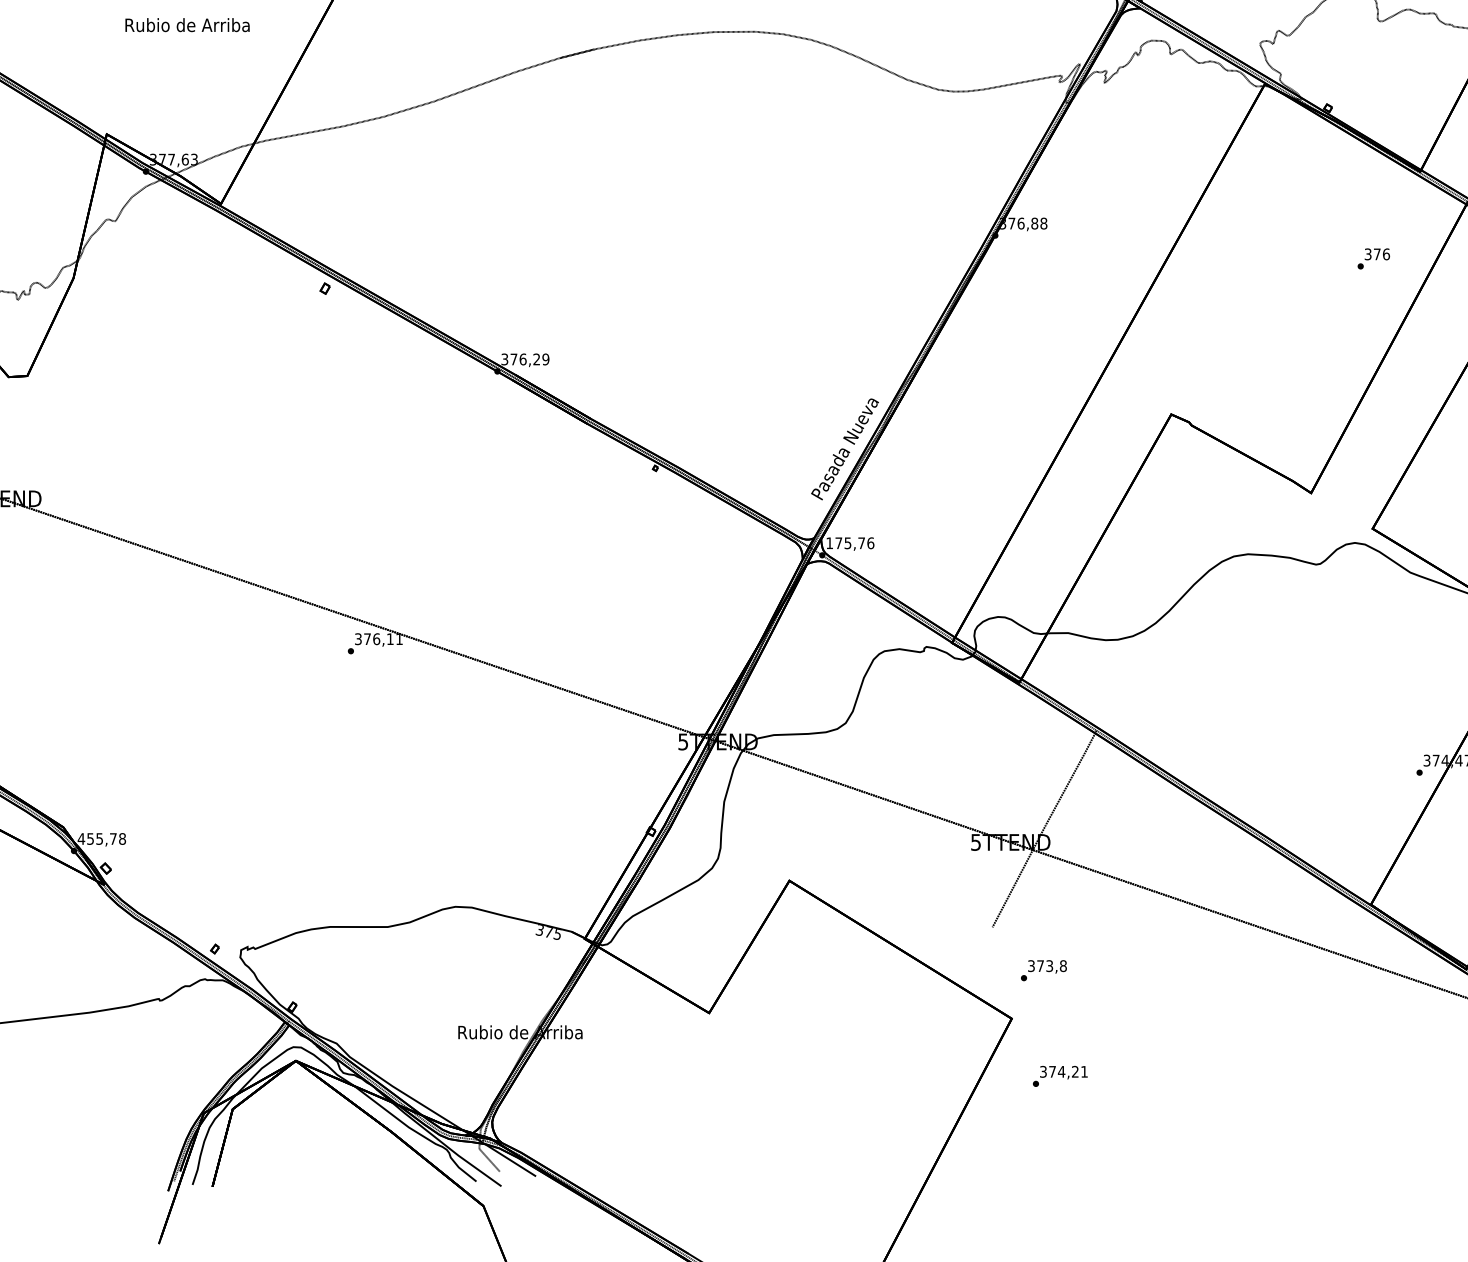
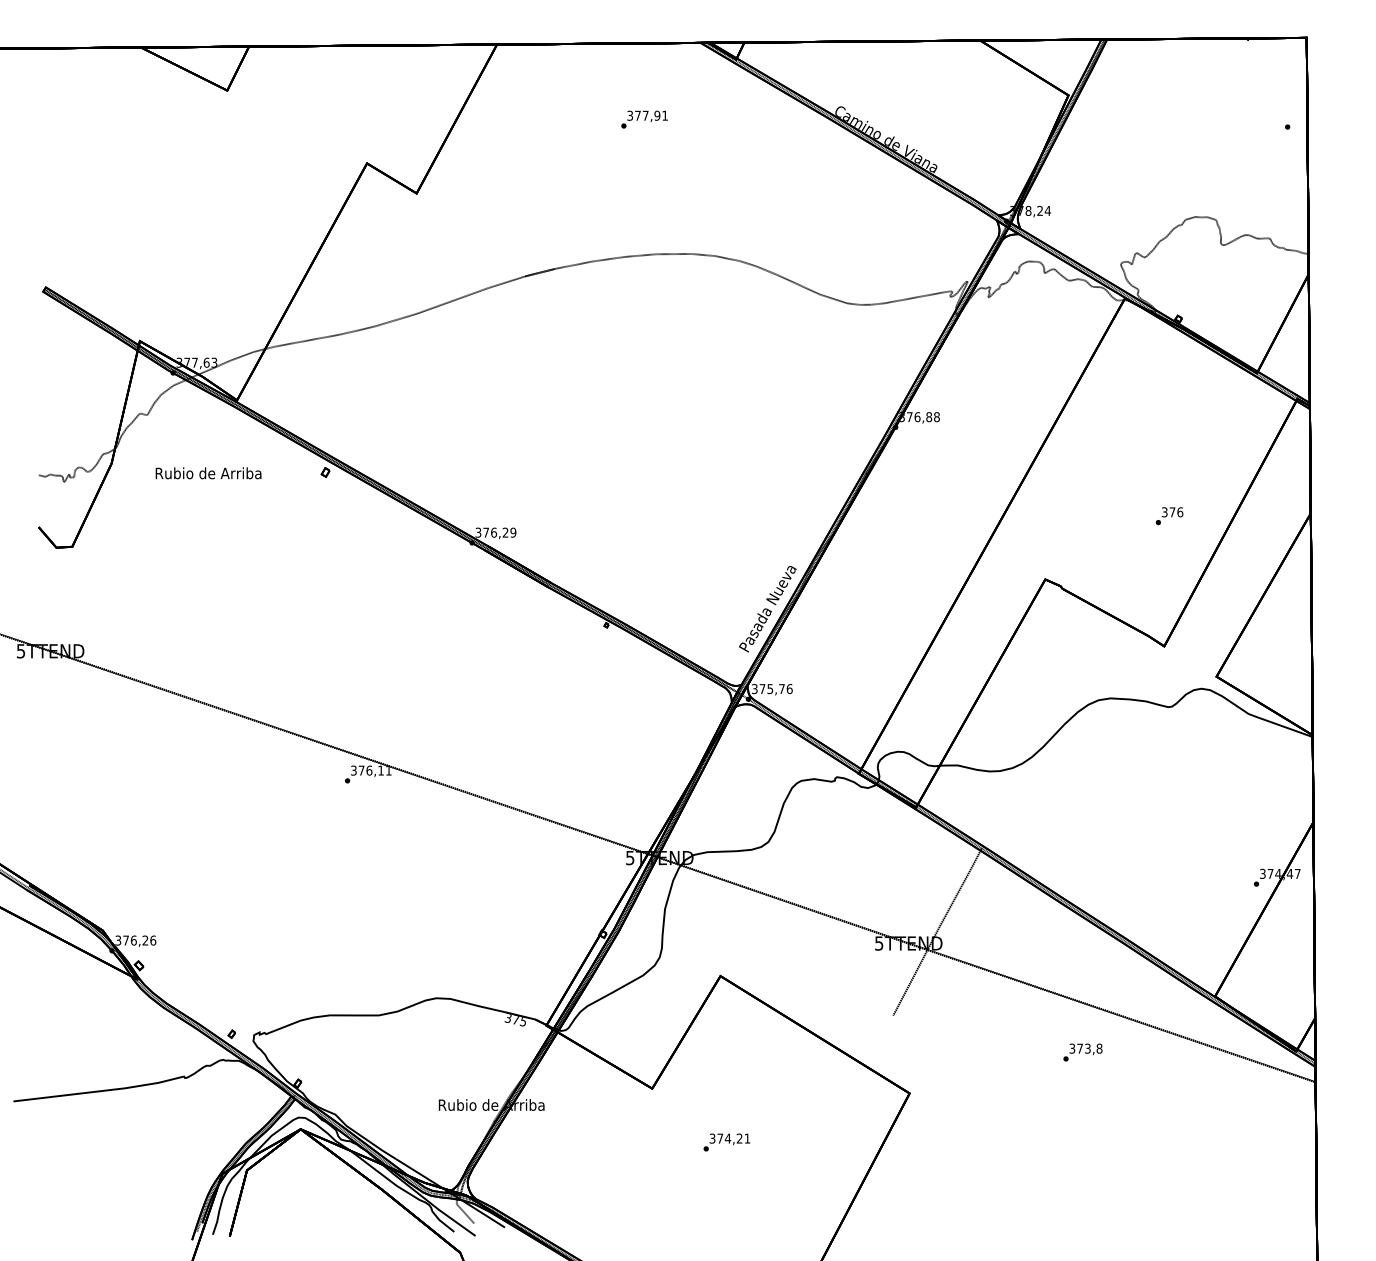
text: (187, 25) -> (208, 473), moved
text: (1373, 259) -> (1169, 516), moved
text: (829, 543) -> (754, 689), 175,76 -> 375,76
text: (101, 838) -> (135, 940), 455,78 -> 376,26
text: (1043, 970) -> (1082, 1052), moved
text: (1059, 1076) -> (726, 1142), moved

